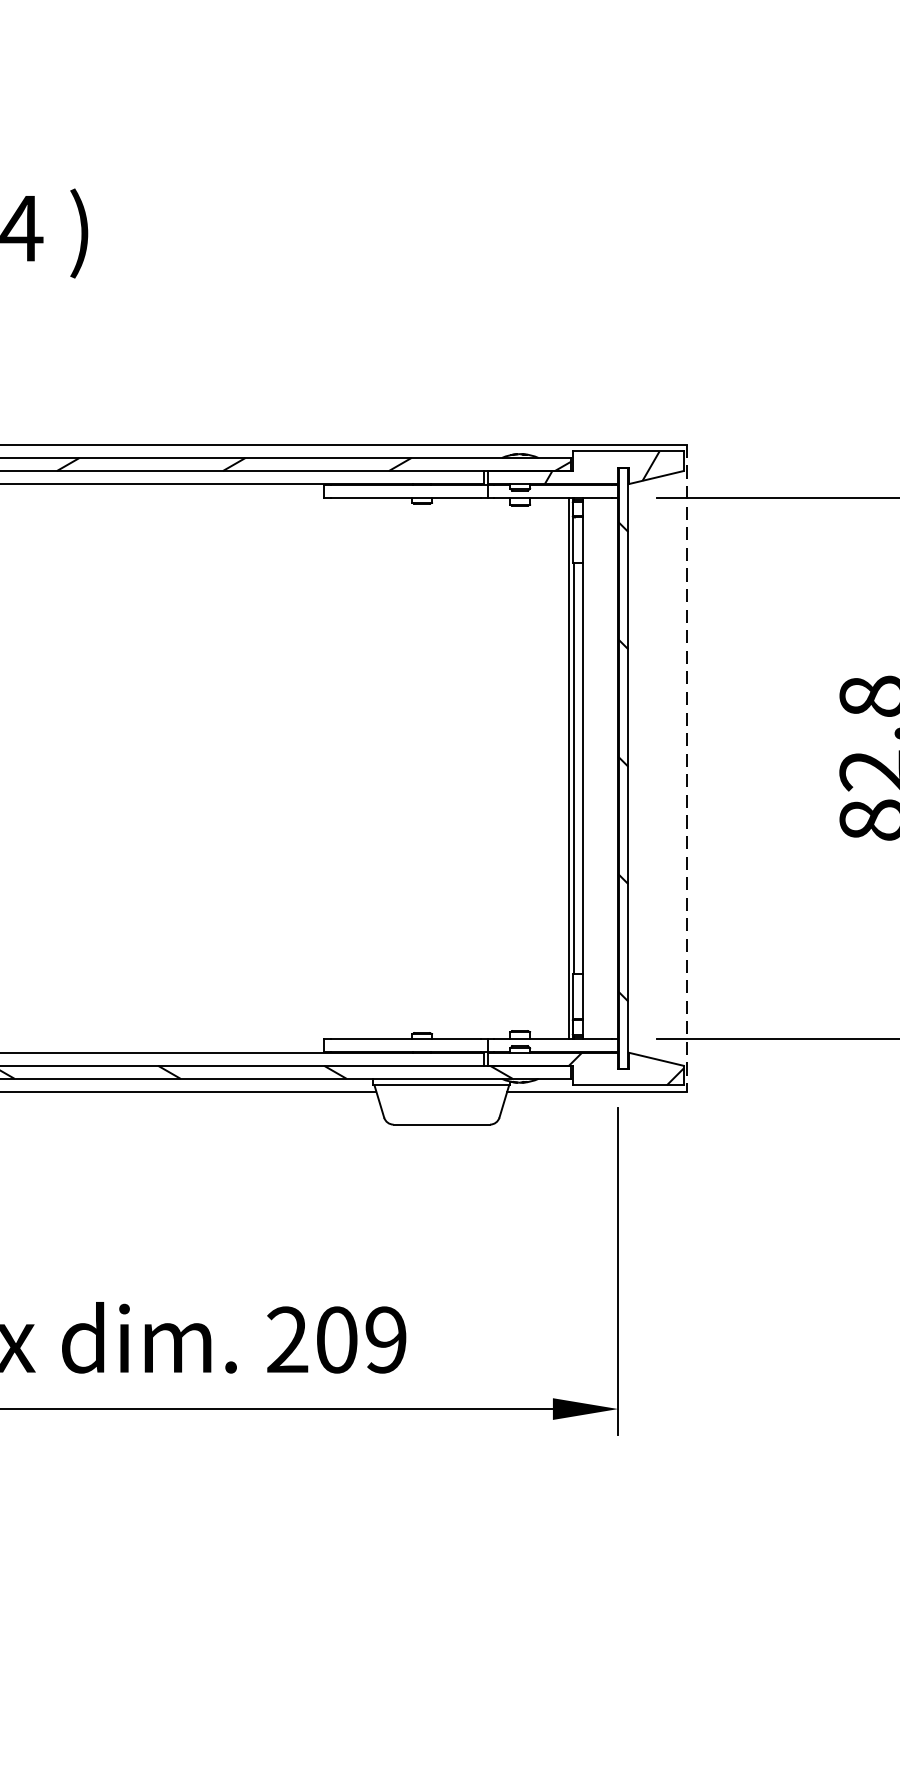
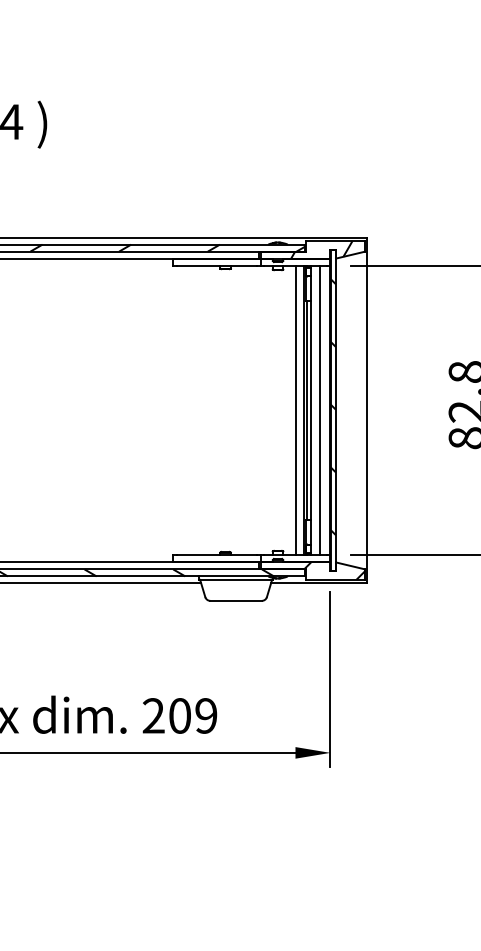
line: (552, 768) -> (295, 410), added
line: (597, 768) -> (319, 410), added
line: (687, 768) -> (367, 410), dashed -> solid

